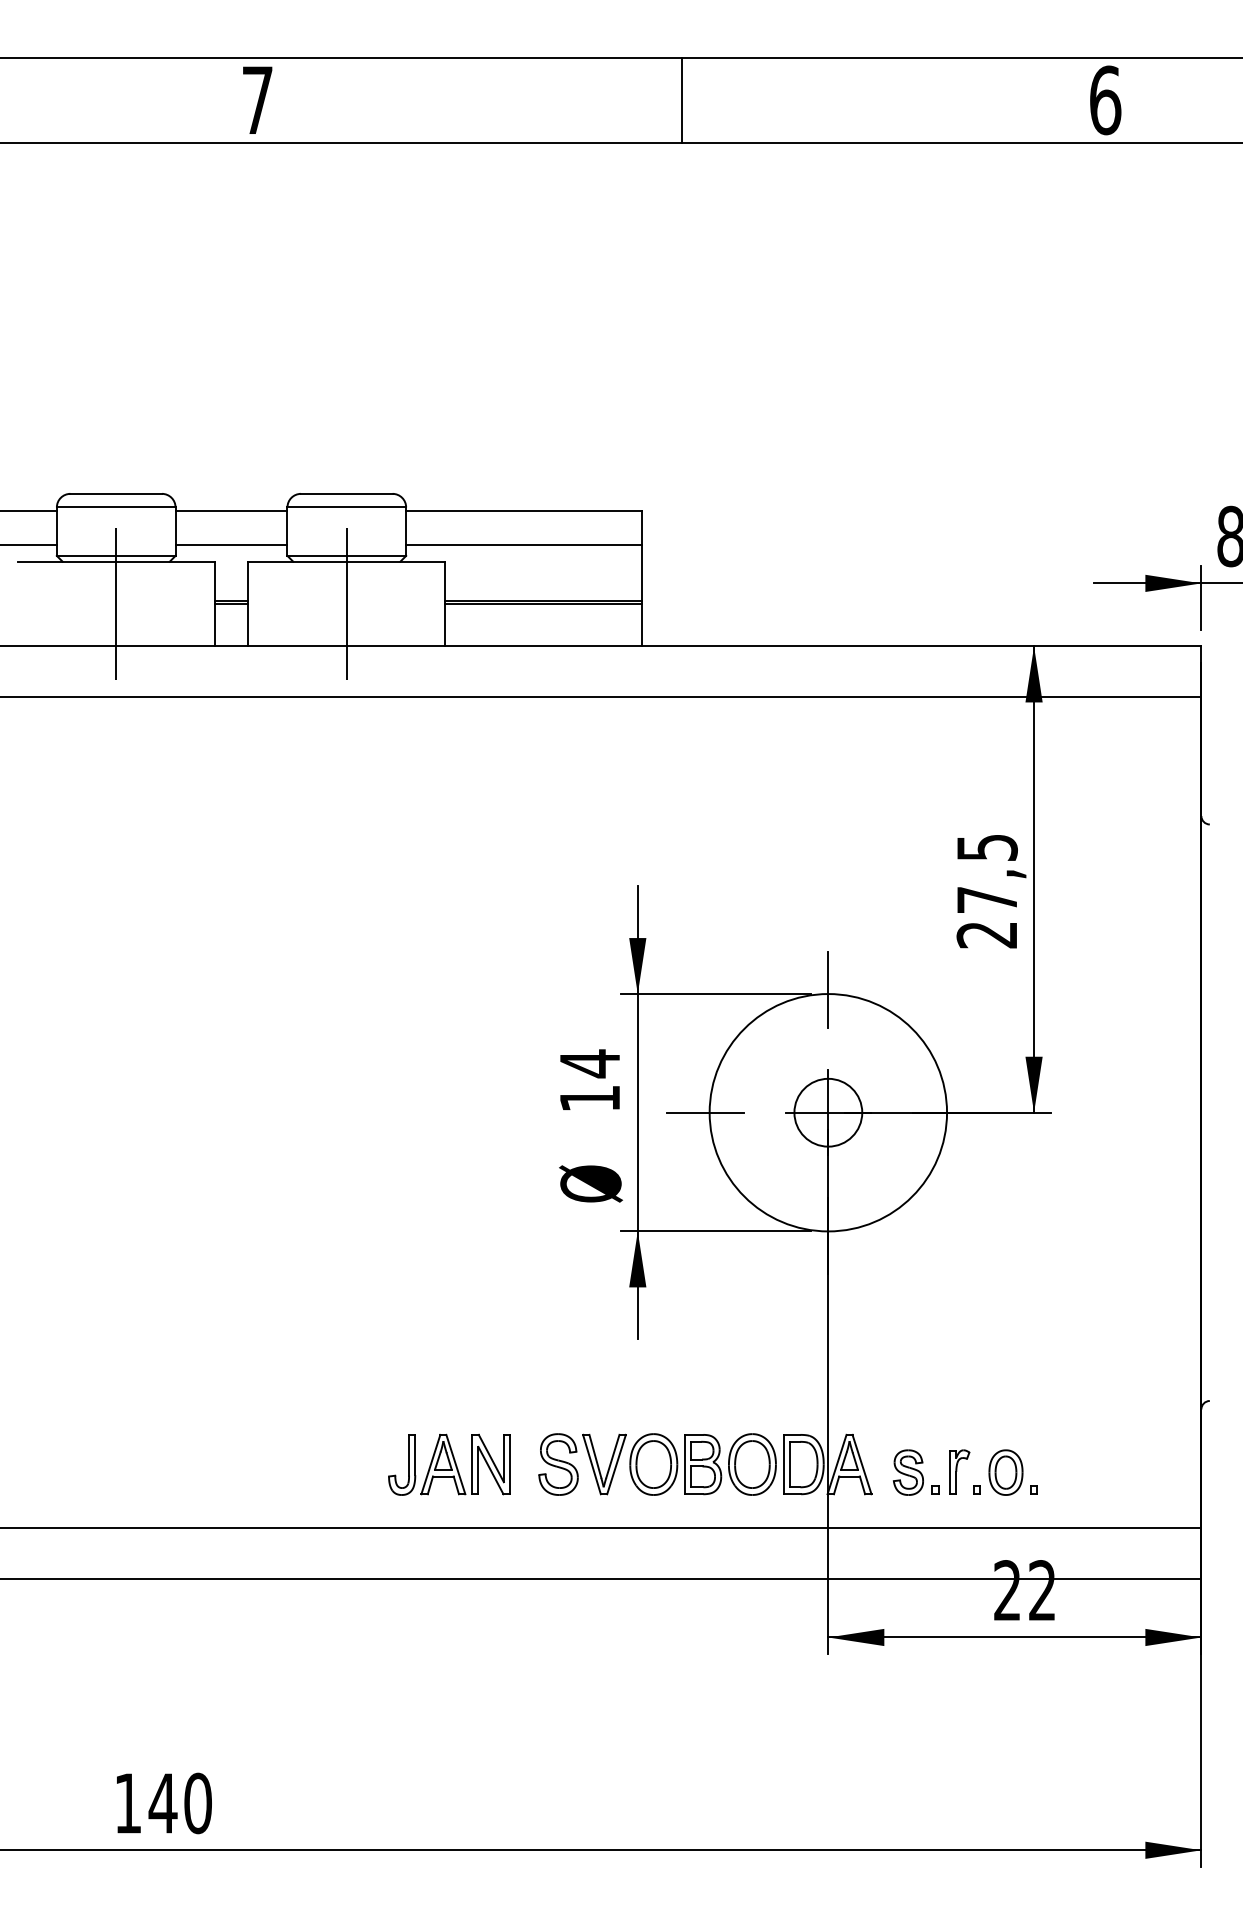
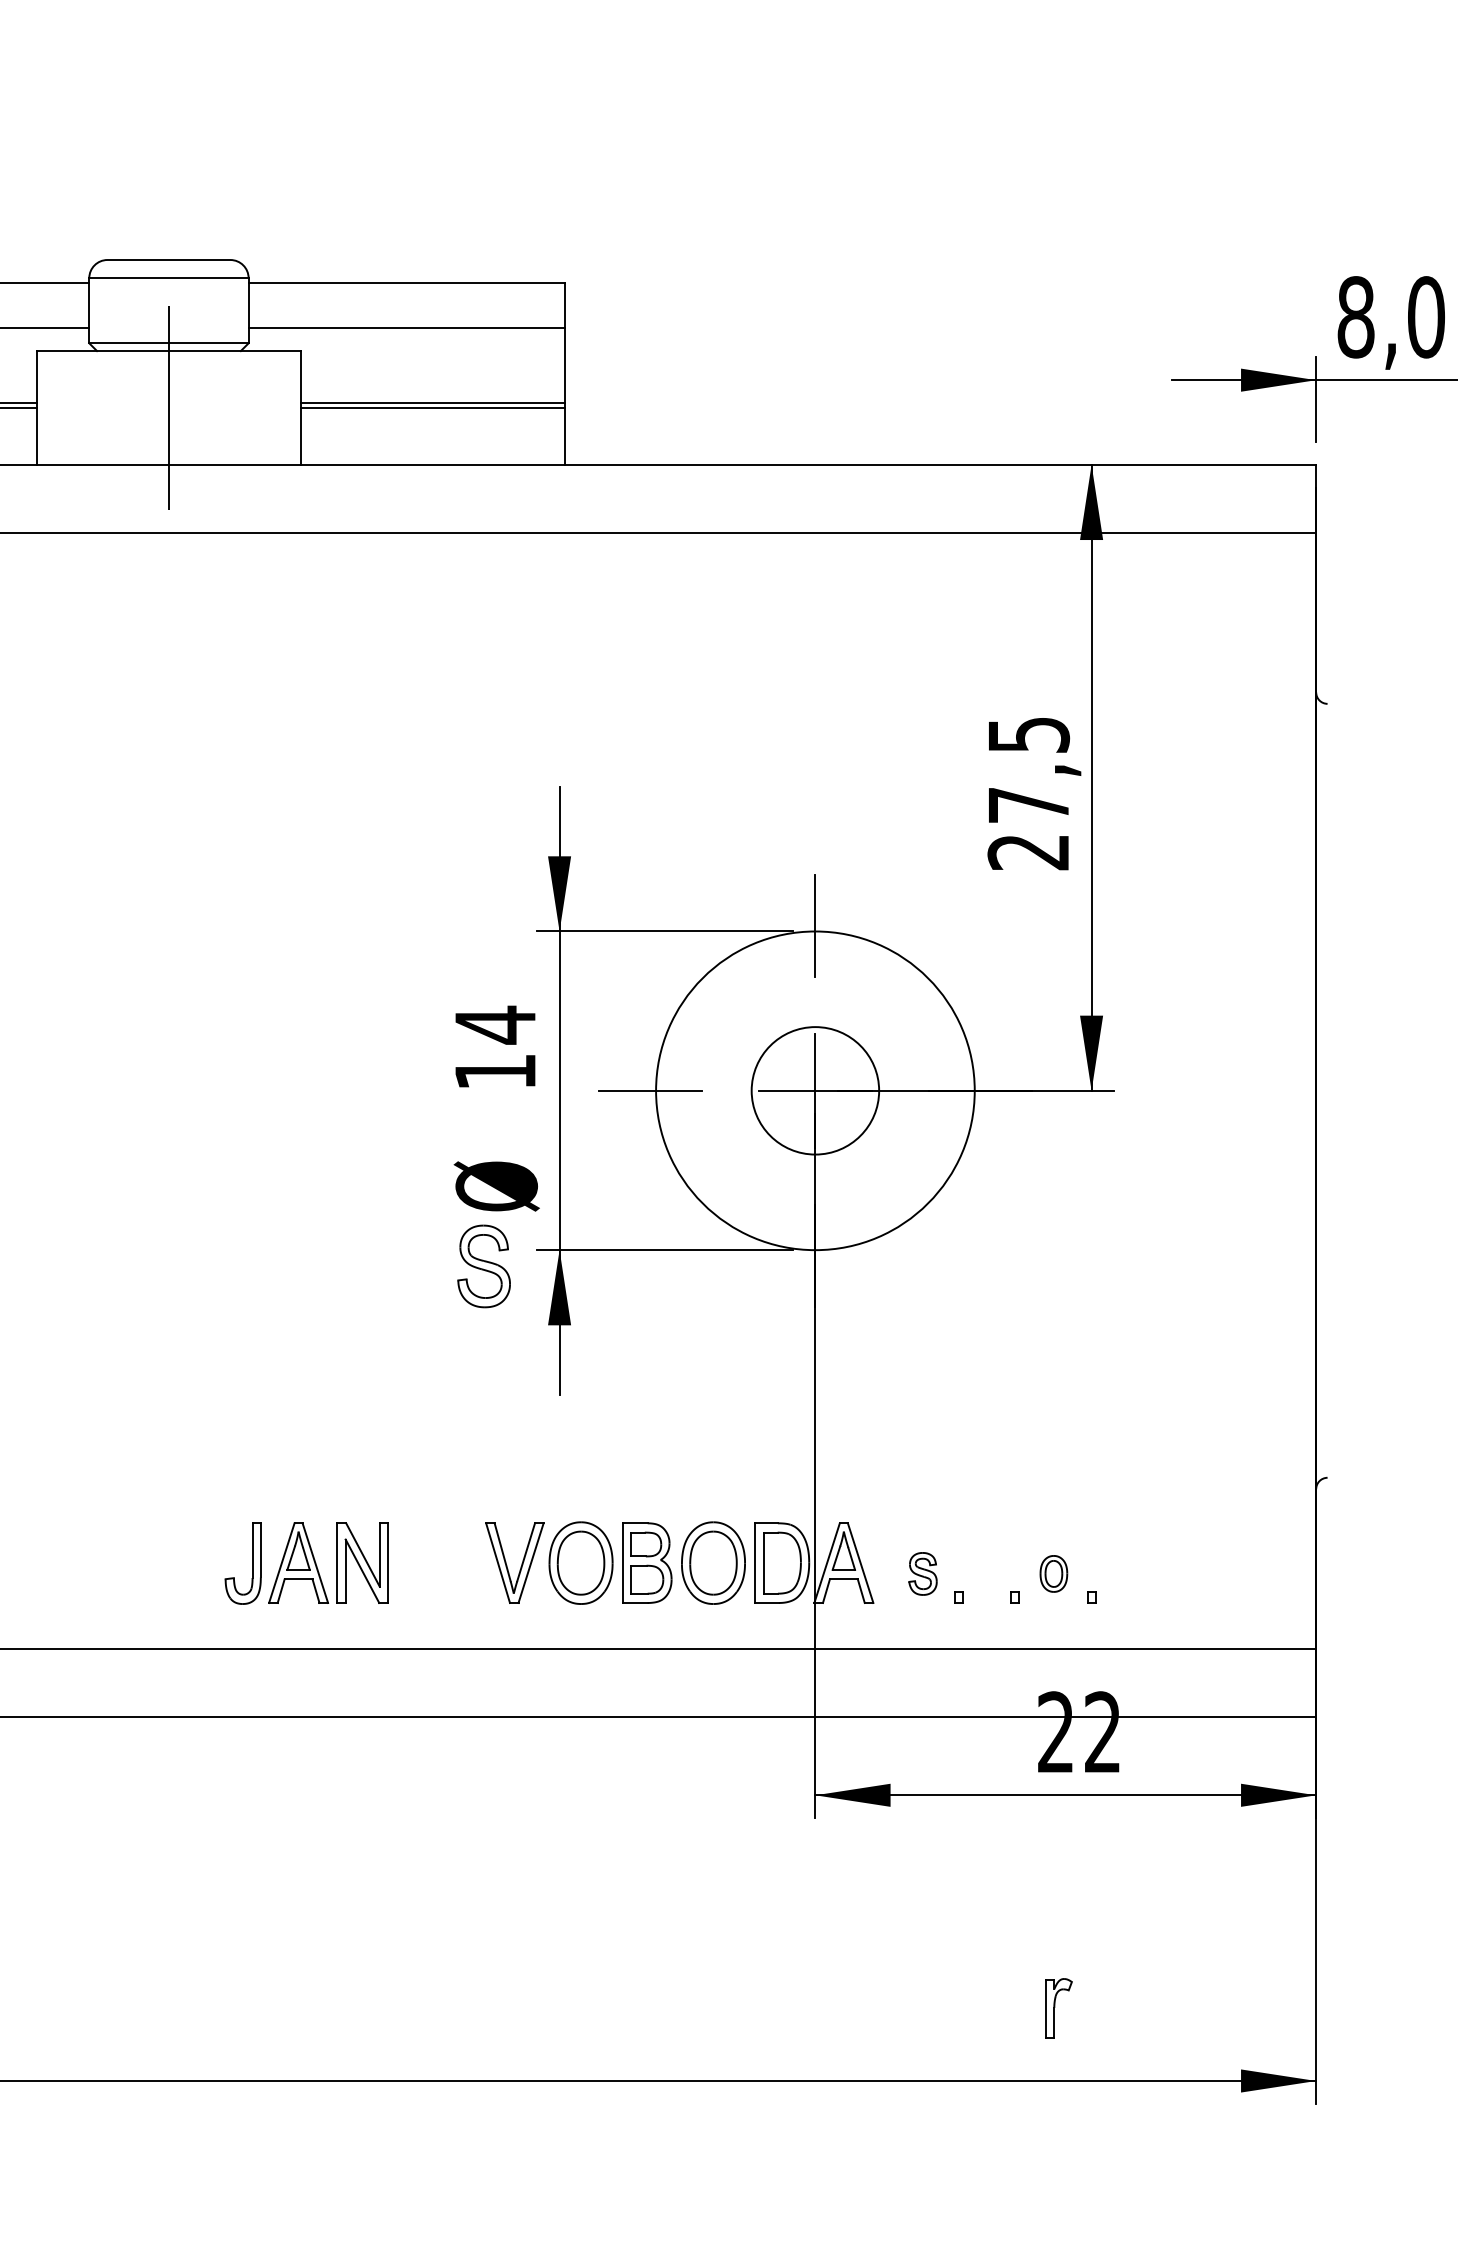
circle: (828, 1112) -> (815, 1090), size x1.4
part: (558, 1464) -> (484, 1266), moved
part: (959, 1471) -> (1058, 2007), moved
part: (908, 1472) -> (923, 1573), size x0.7
part: (1005, 1472) -> (1053, 1573), size x0.6

